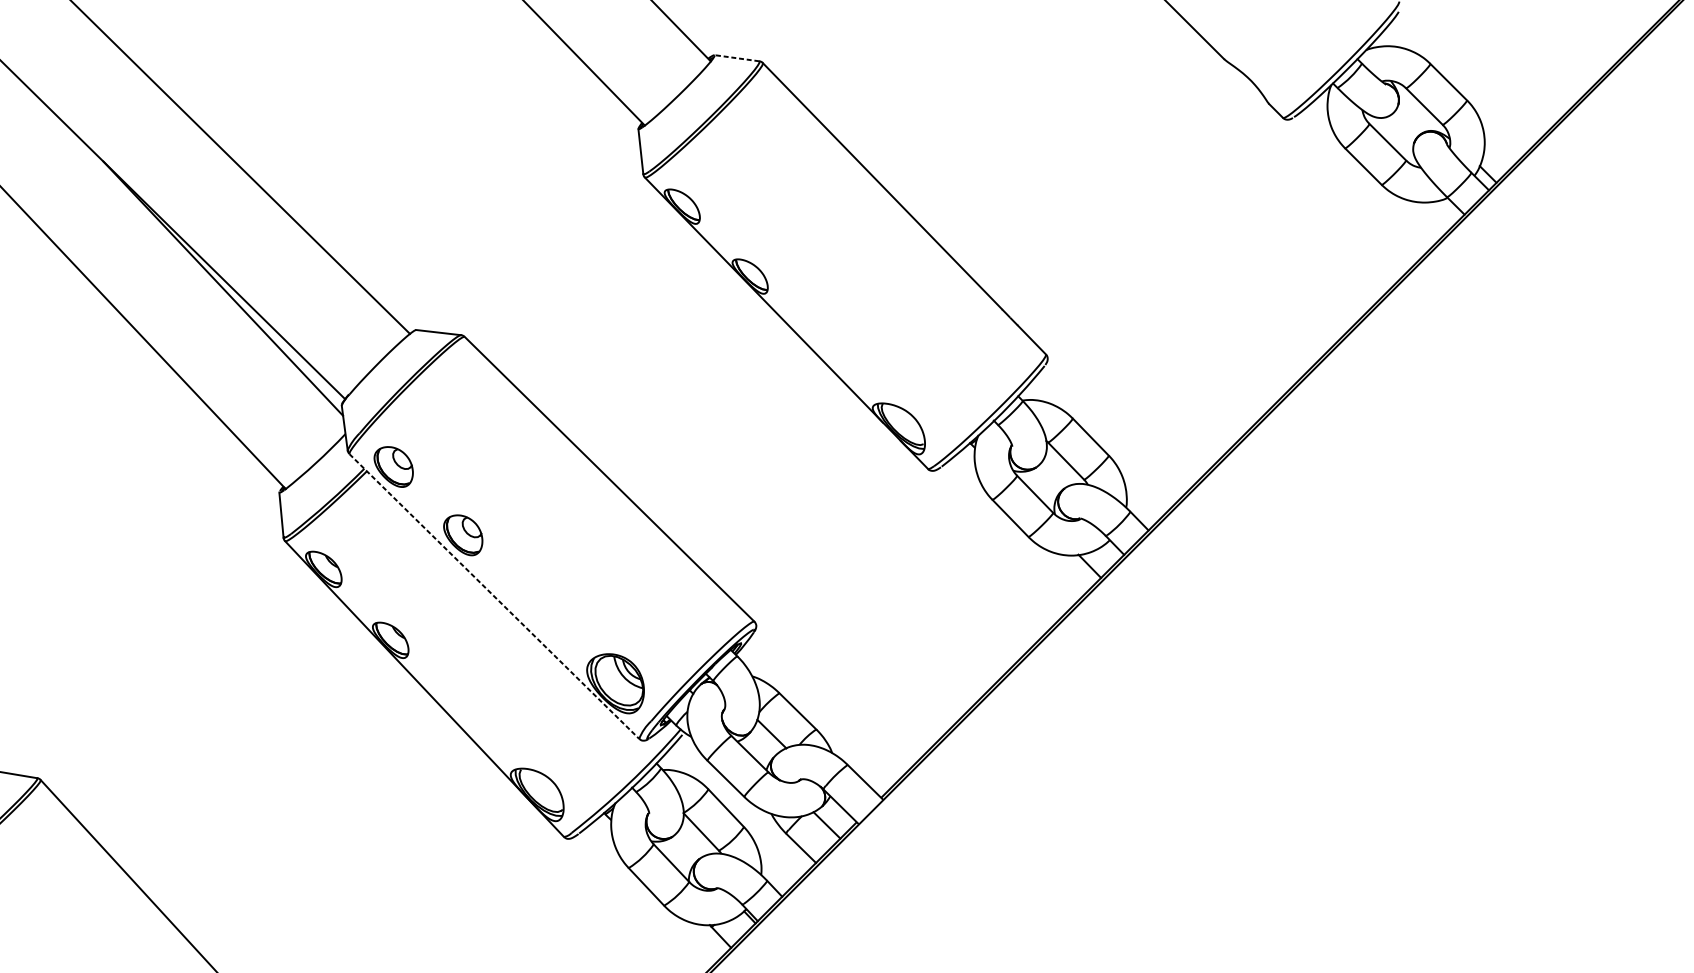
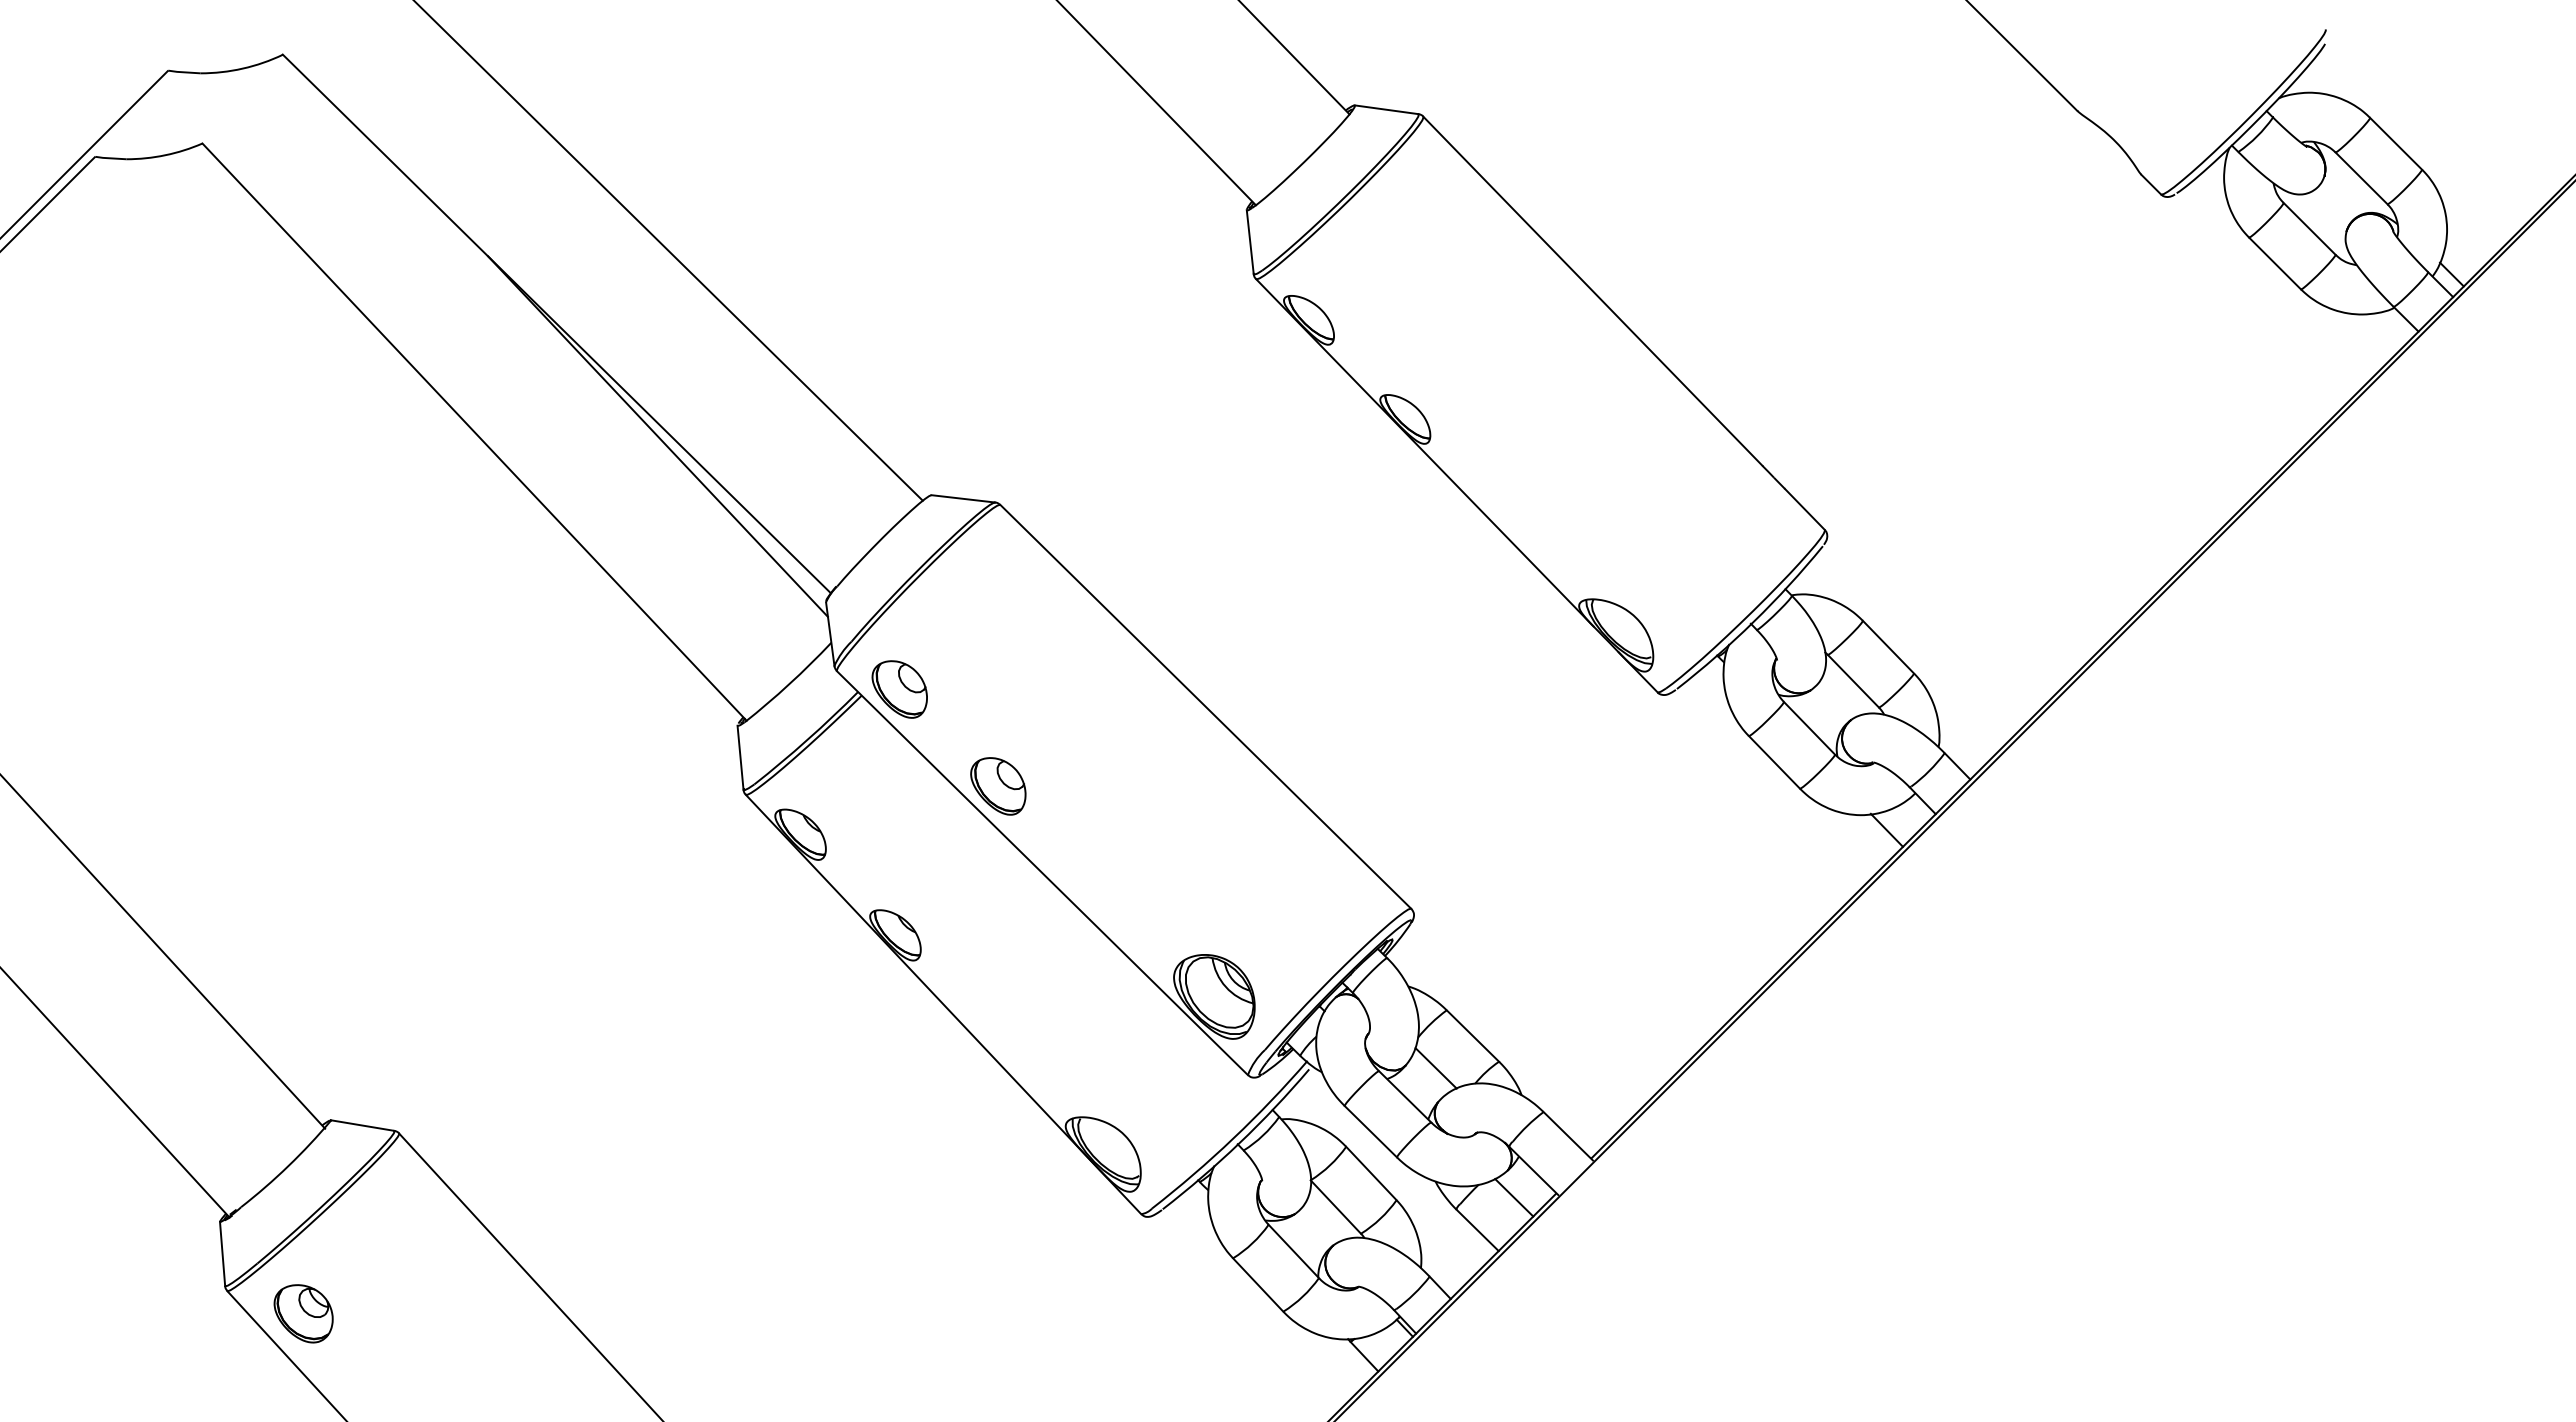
line: (736, 58) -> (1385, 109), dashed -> solid
line: (494, 596) -> (1042, 873), dashed -> solid

